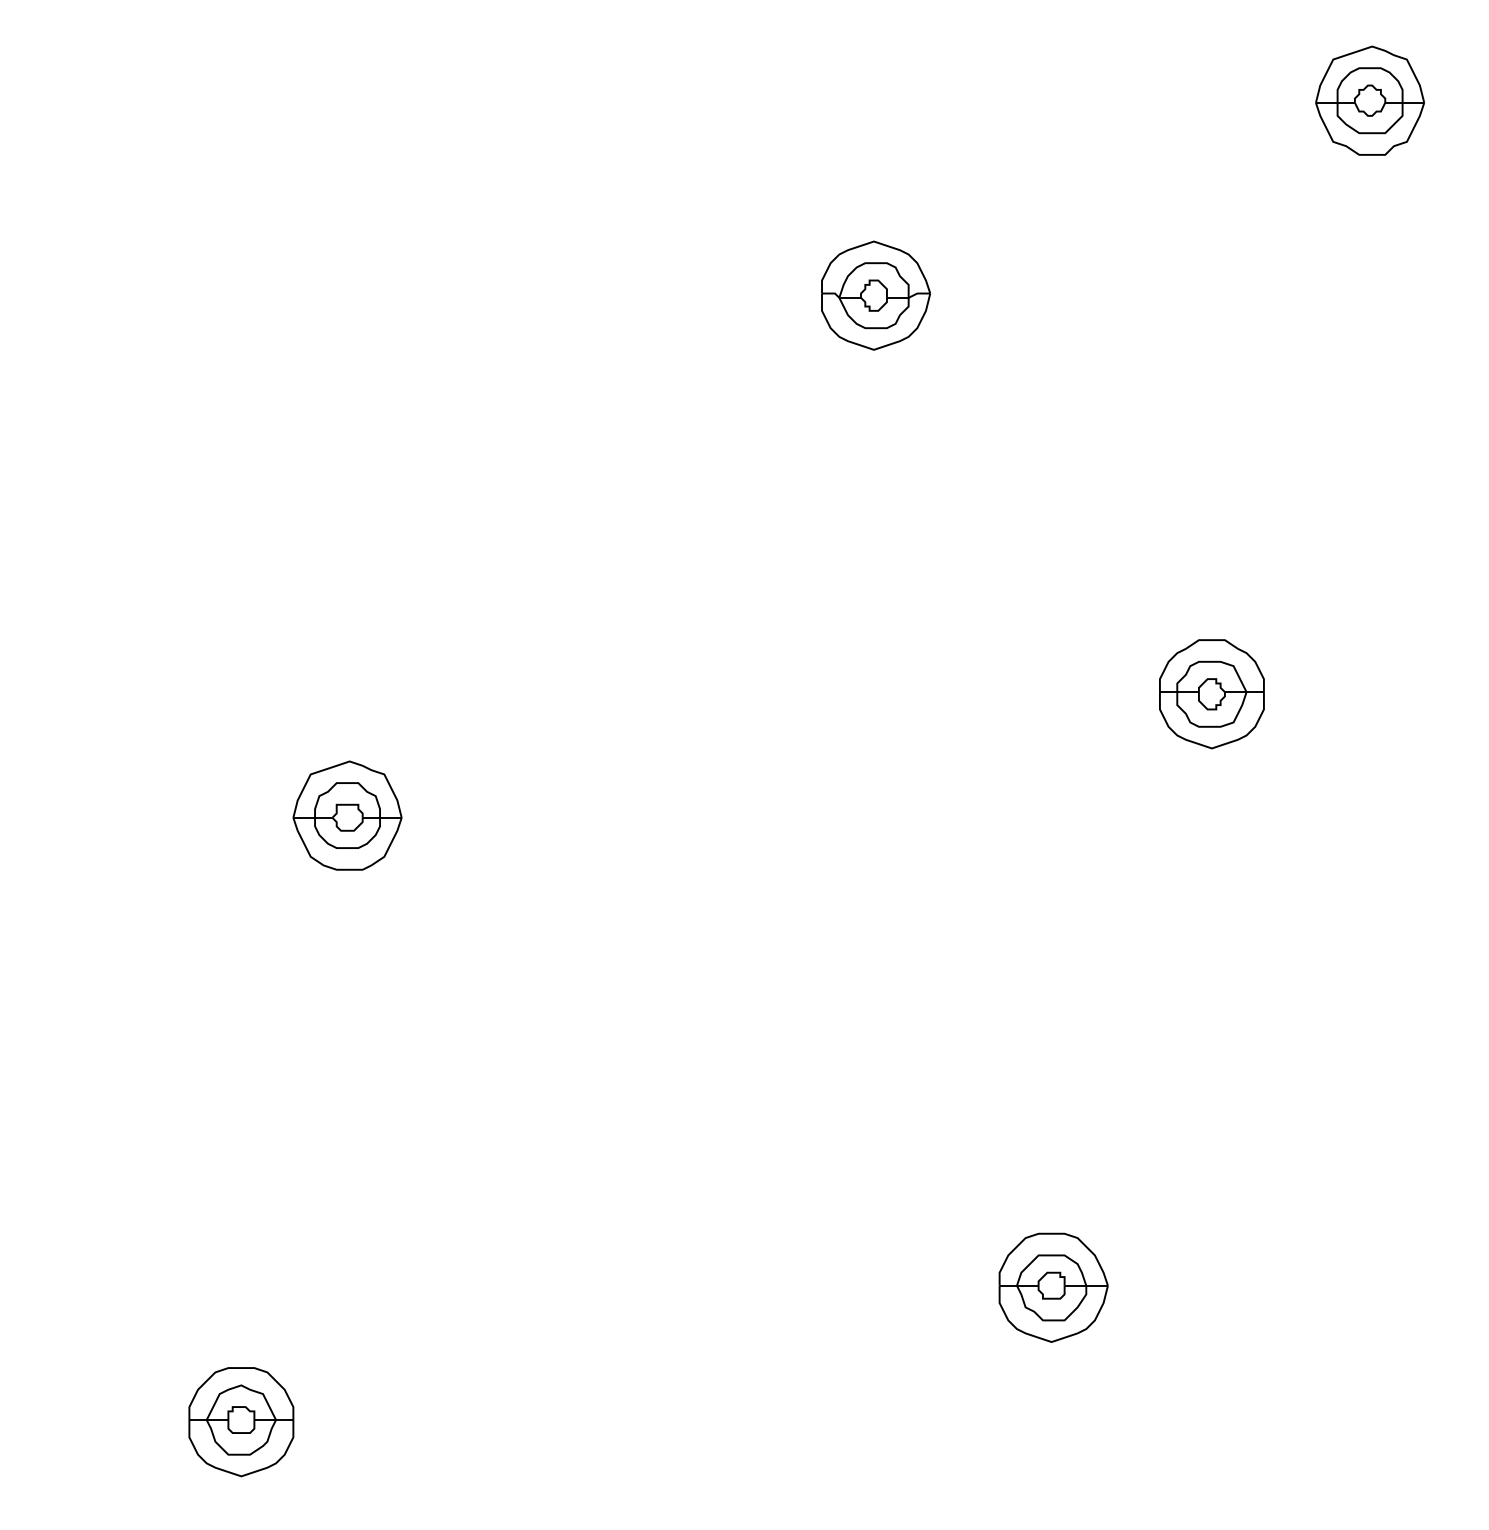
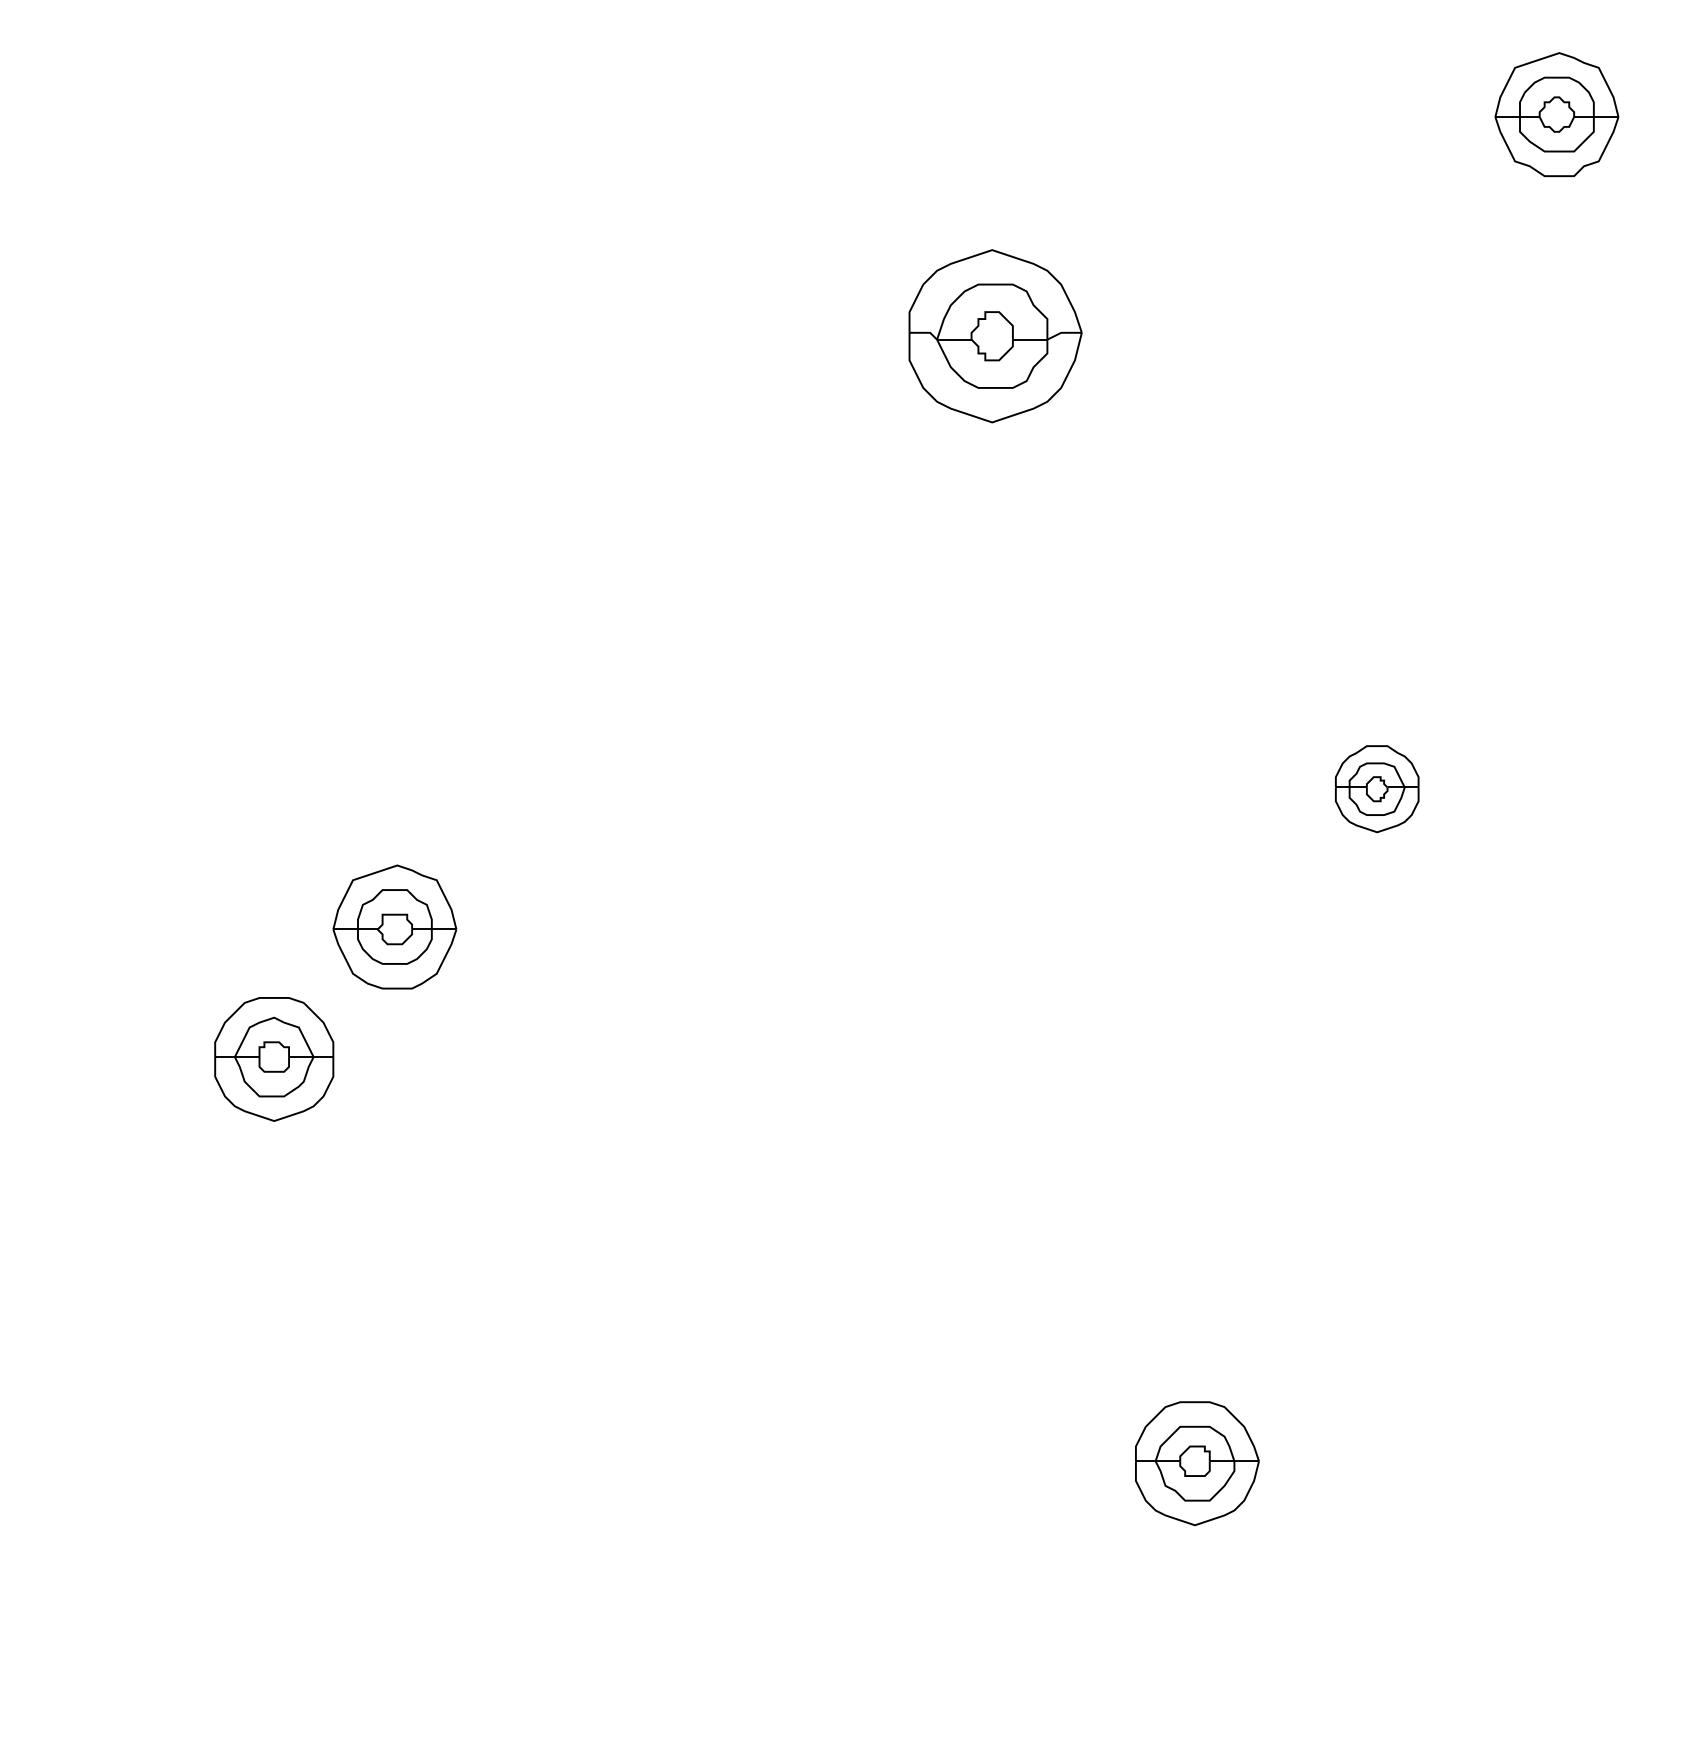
part: (875, 295) -> (994, 335), size x1.4
part: (1211, 694) -> (1376, 789), size x0.7
part: (241, 1422) -> (274, 1059), moved

